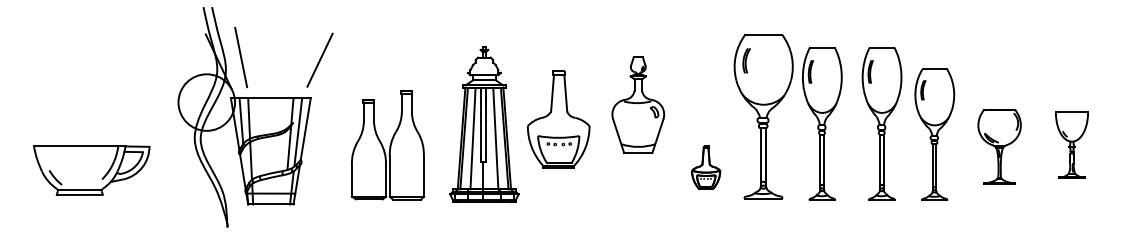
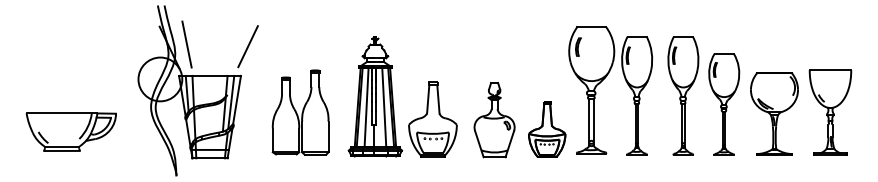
part: (638, 104) -> (494, 119), moved
part: (558, 119) -> (432, 119), moved
part: (1071, 144) -> (830, 111), size x1.67
part: (999, 146) -> (774, 113), size x1.43
part: (705, 167) -> (546, 129), size x1.67

